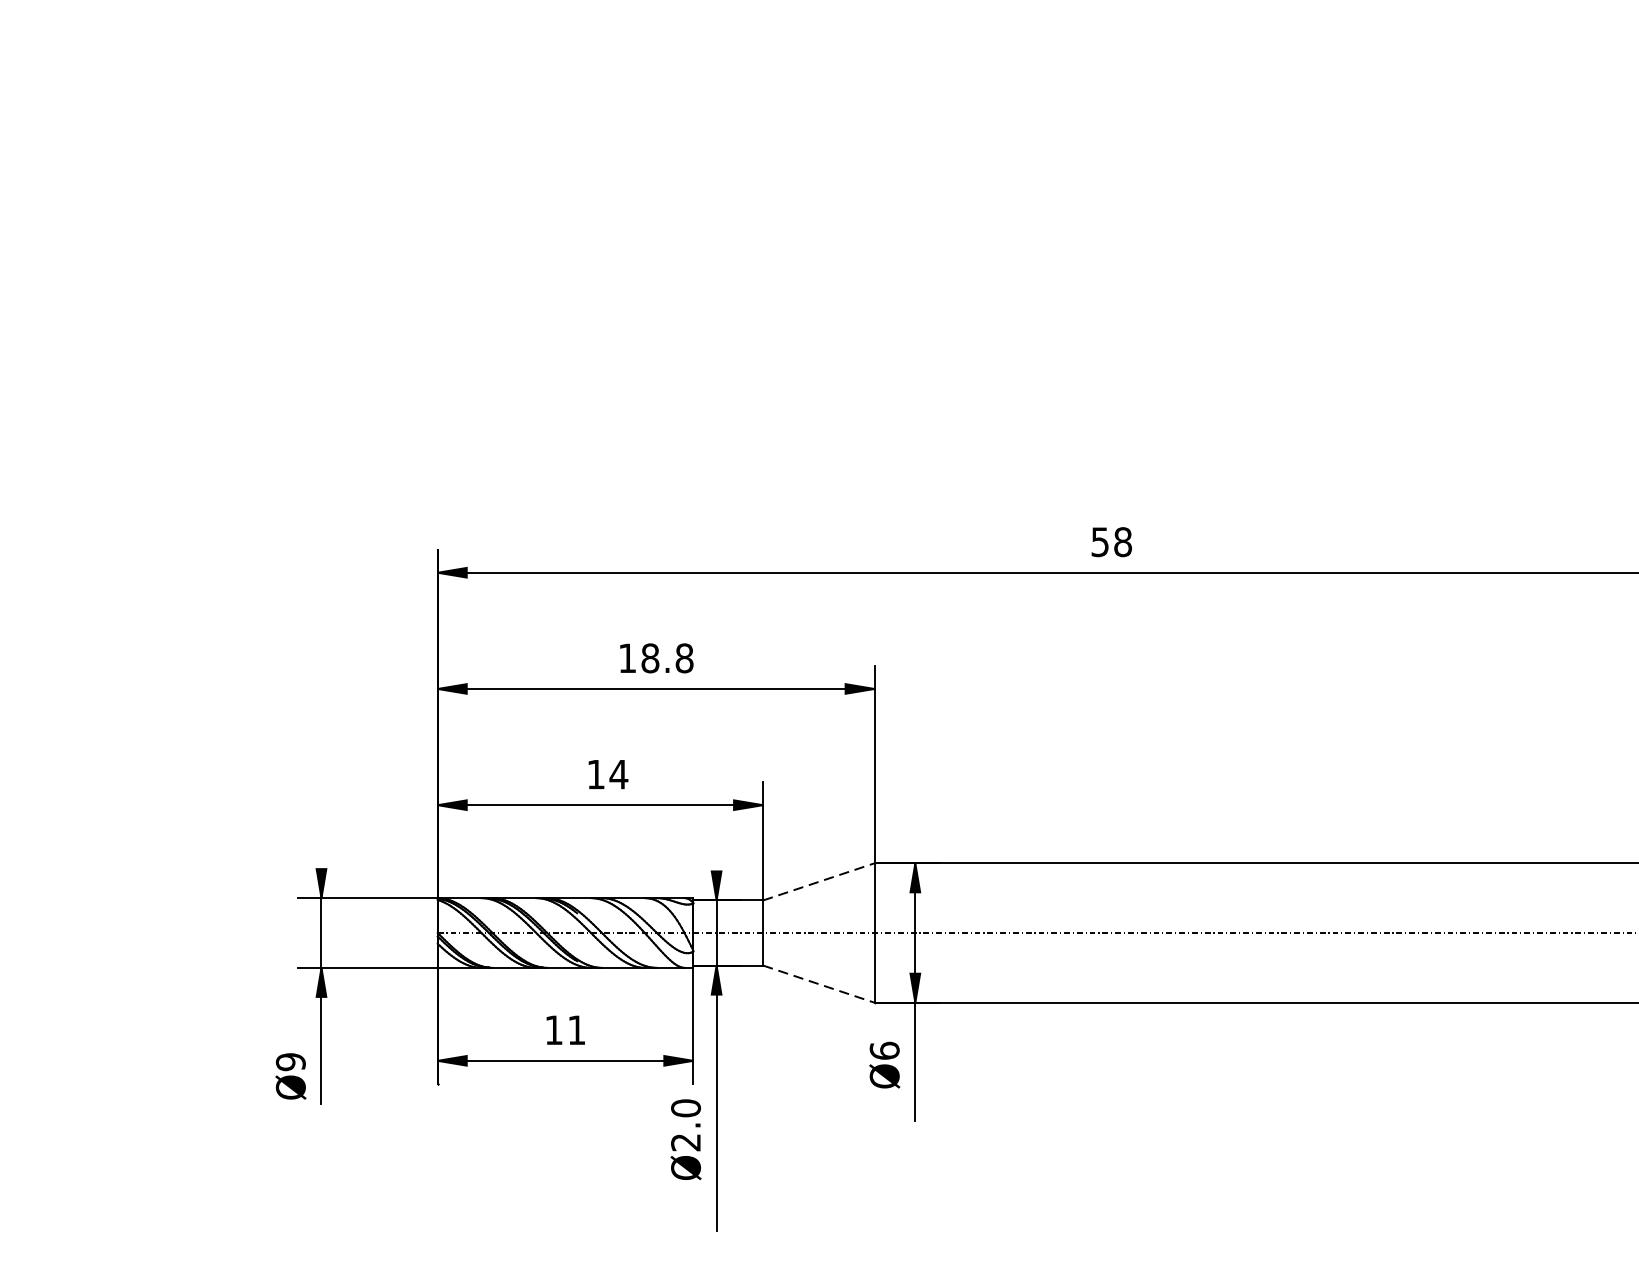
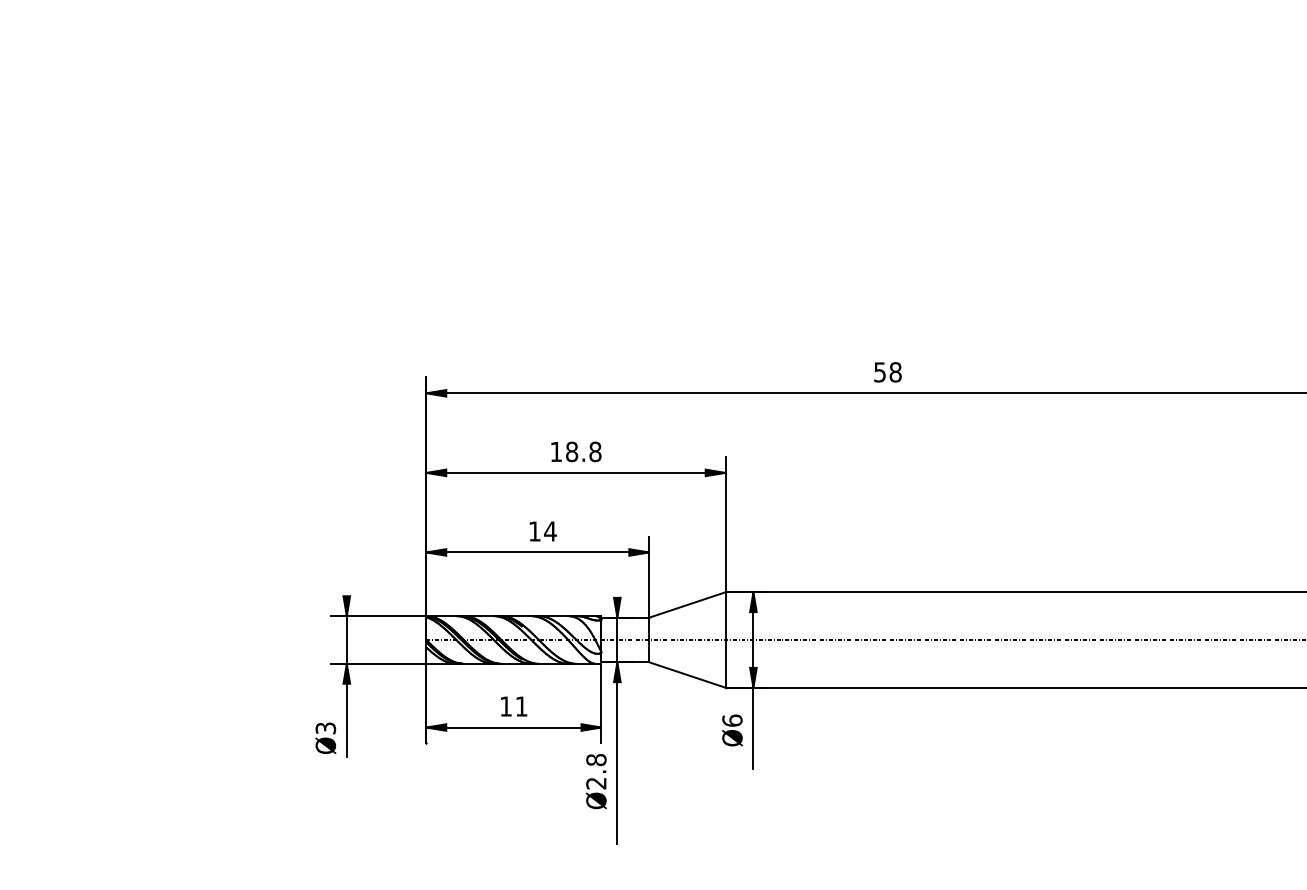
line: (819, 881) -> (687, 604), dashed -> solid
line: (819, 984) -> (687, 675), dashed -> solid
text: (290, 1062) -> (325, 728), Ø9 -> Ø3
text: (686, 1107) -> (596, 759), Ø2.0 -> Ø2.8

